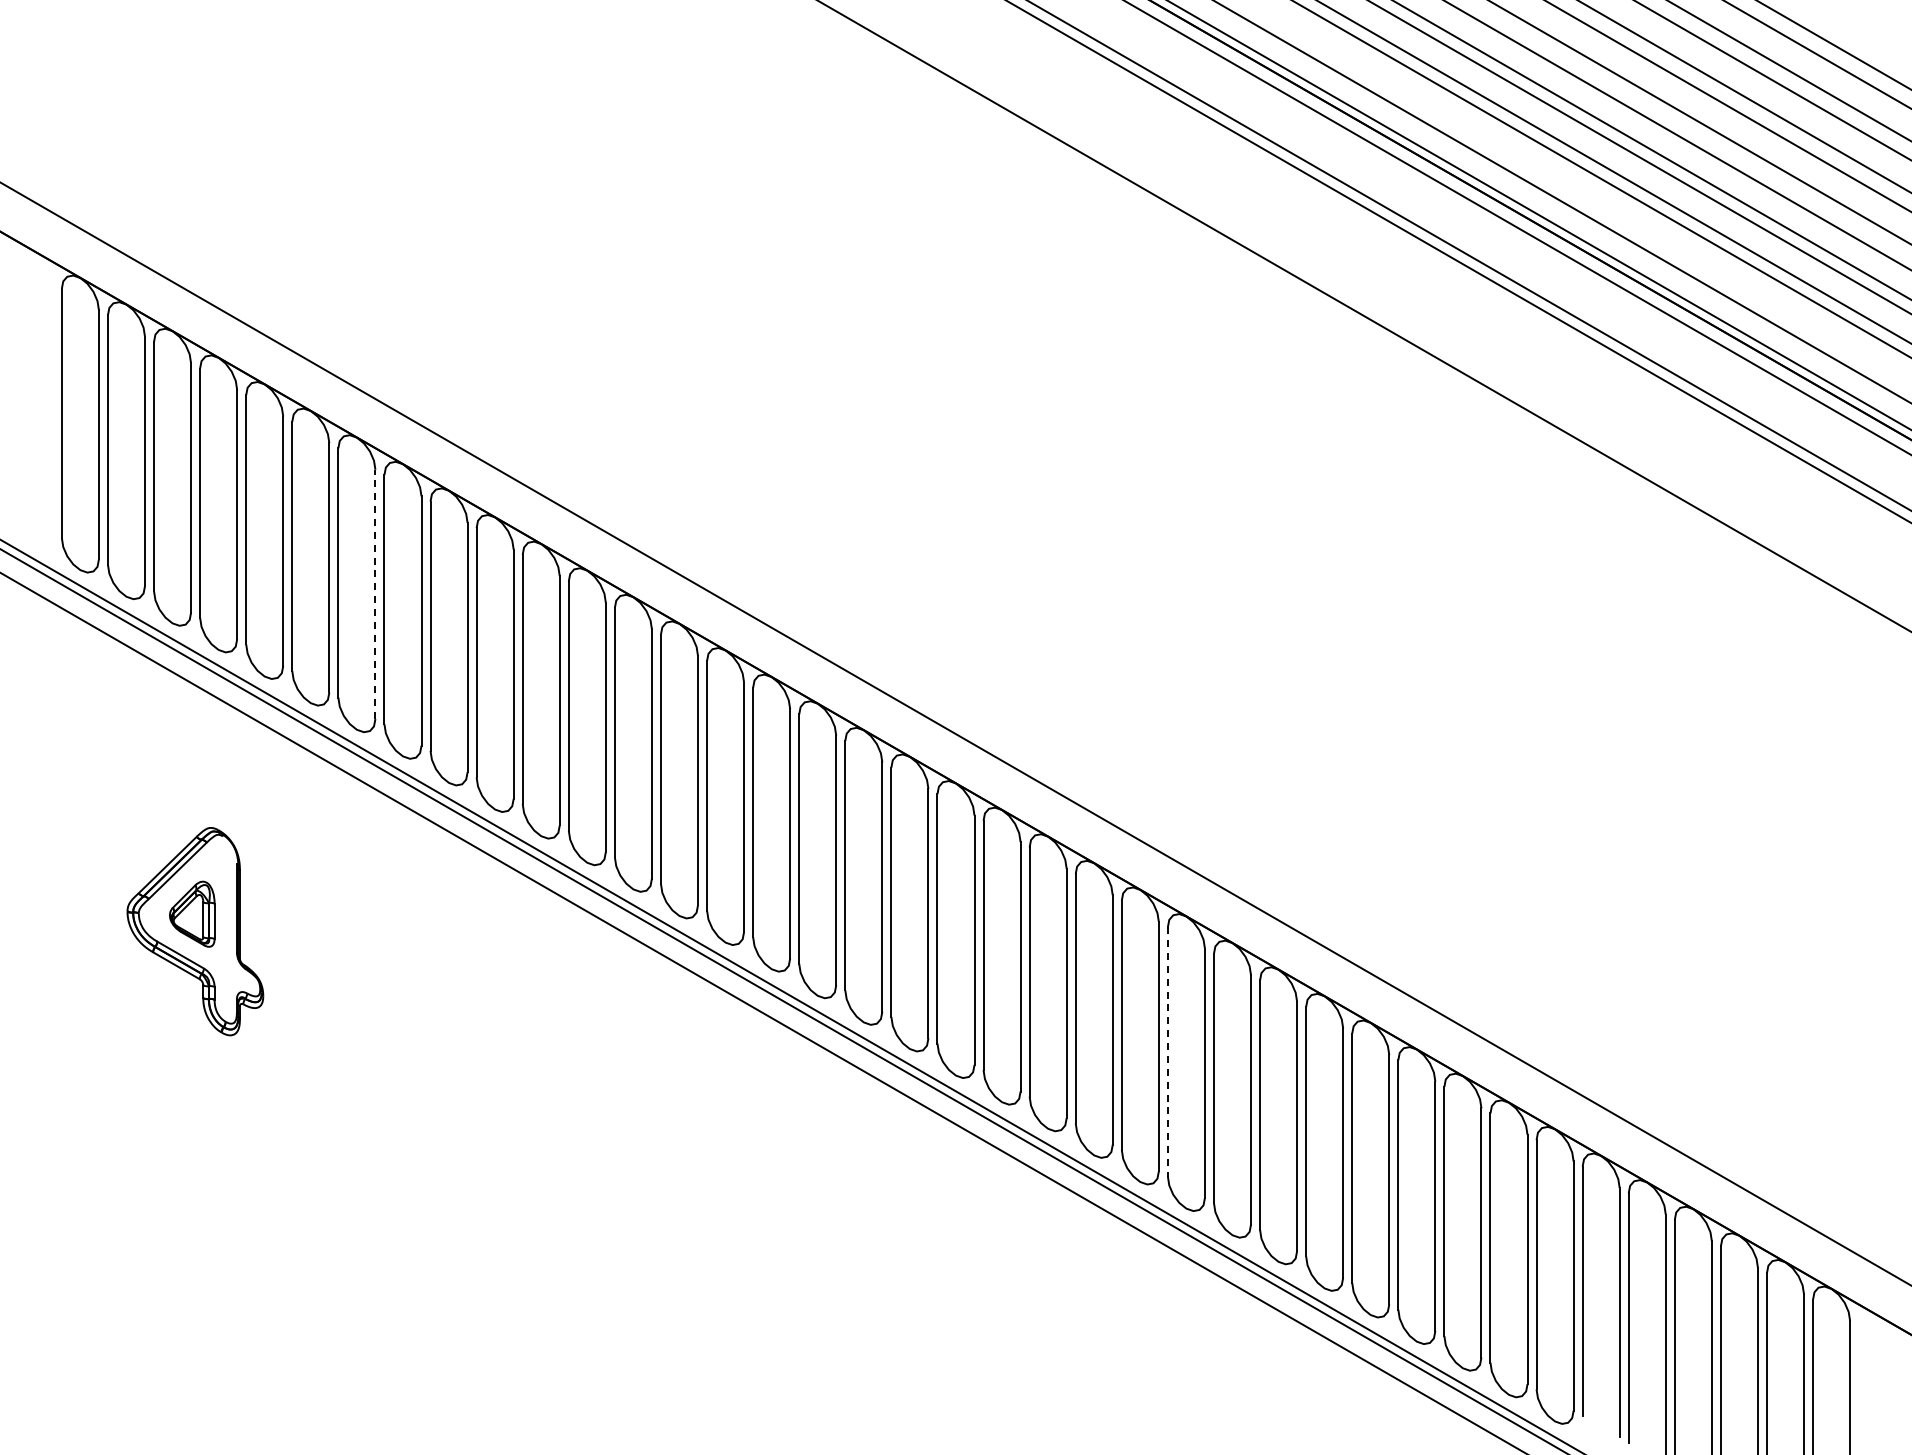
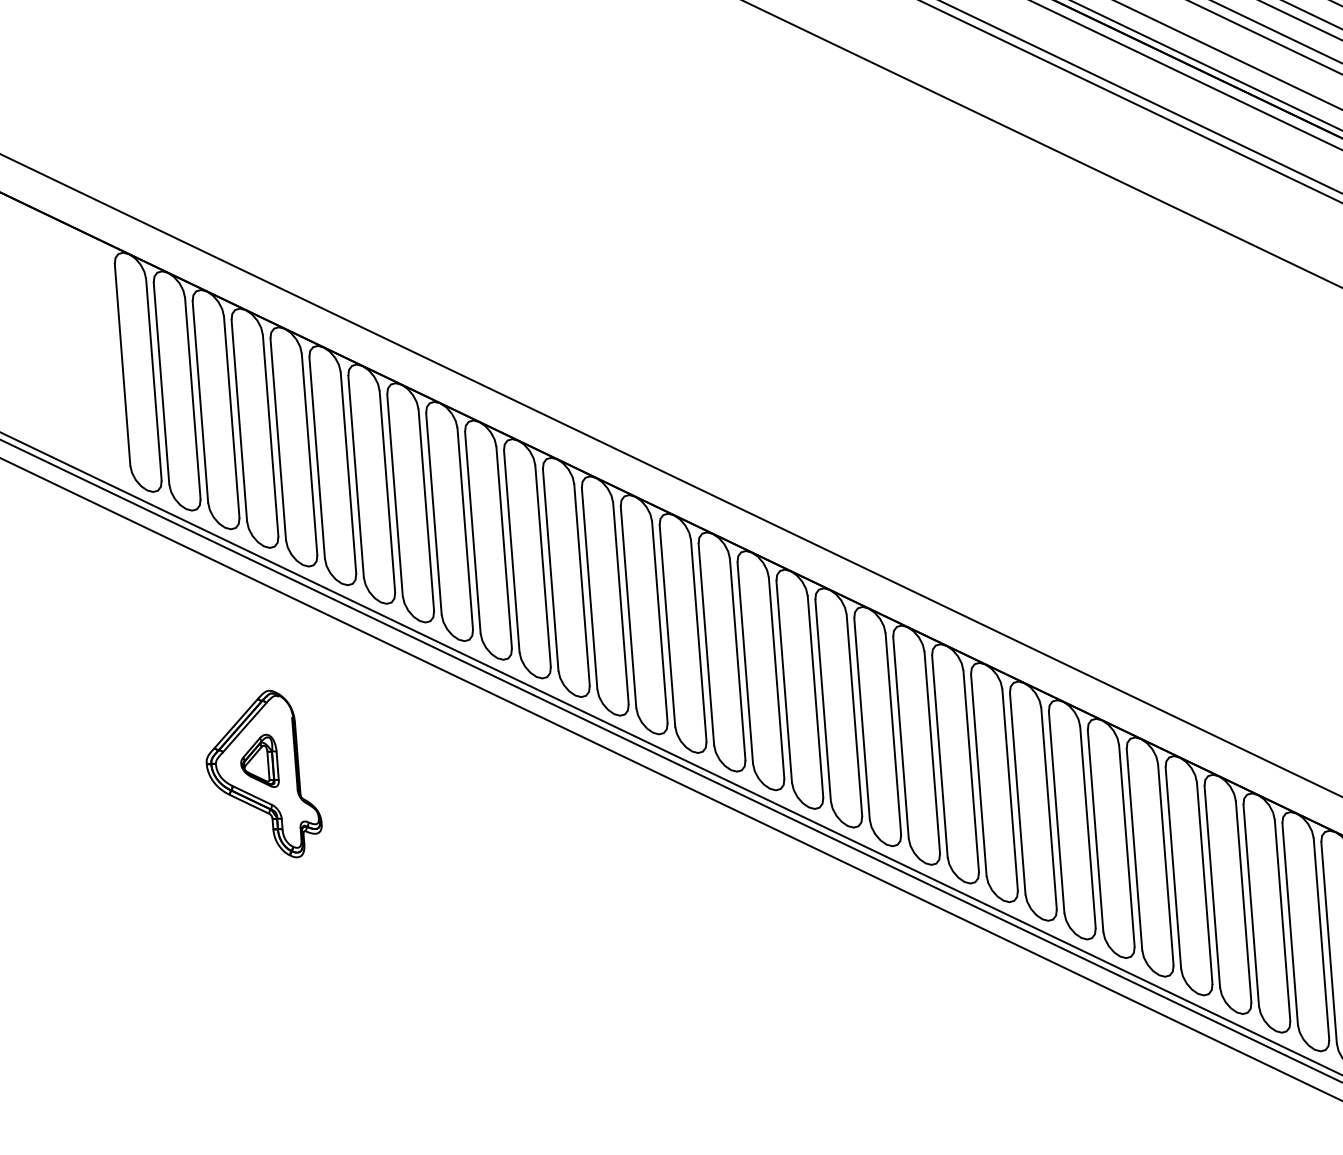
line: (375, 594) -> (387, 491), dashed -> solid
line: (1167, 1051) -> (1056, 812), dashed -> solid

